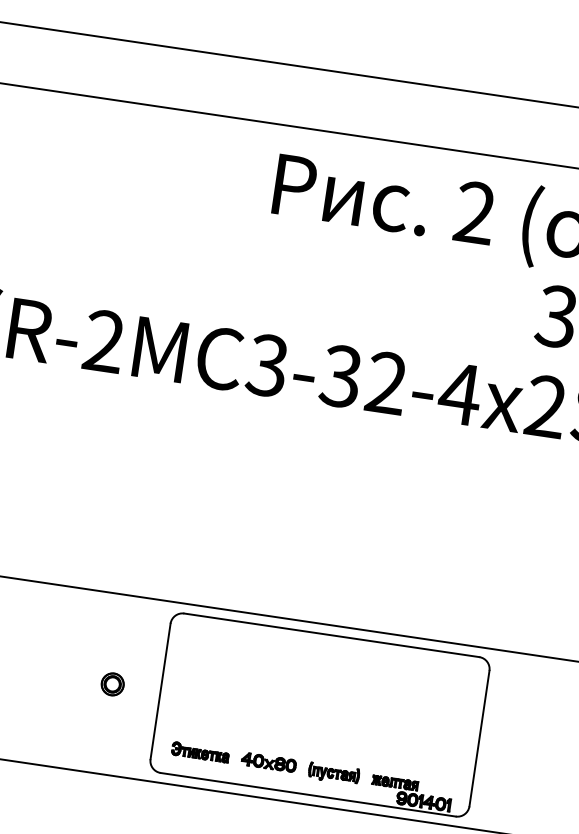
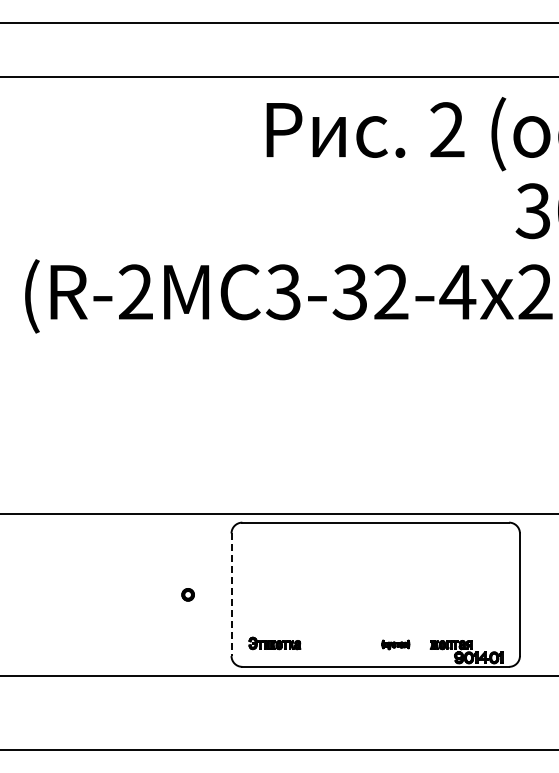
part: (111, 684) -> (187, 594), size x0.6
line: (160, 692) -> (231, 595), solid -> dashed
part: (268, 762) -> (336, 643), removed
part: (333, 773) -> (395, 644), size x0.6

